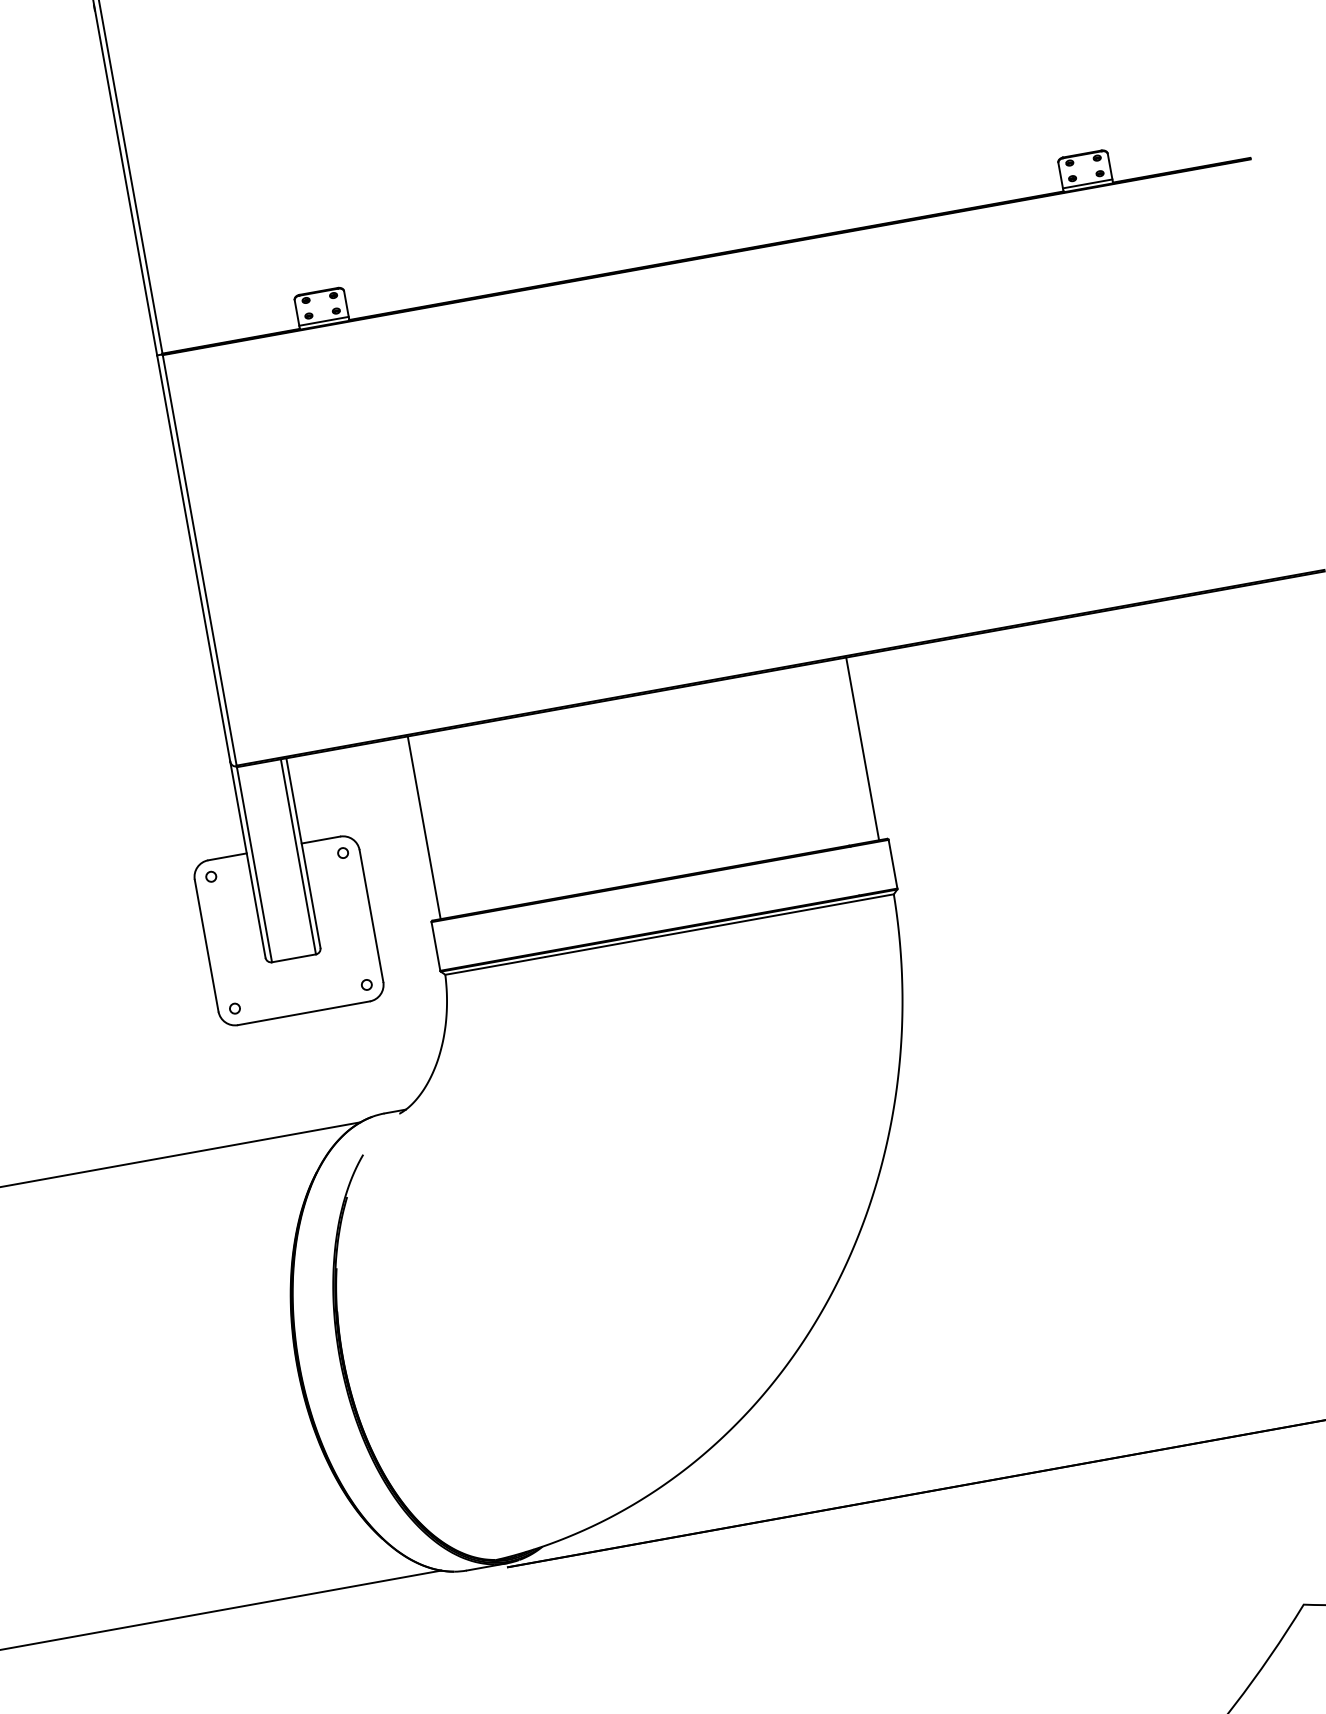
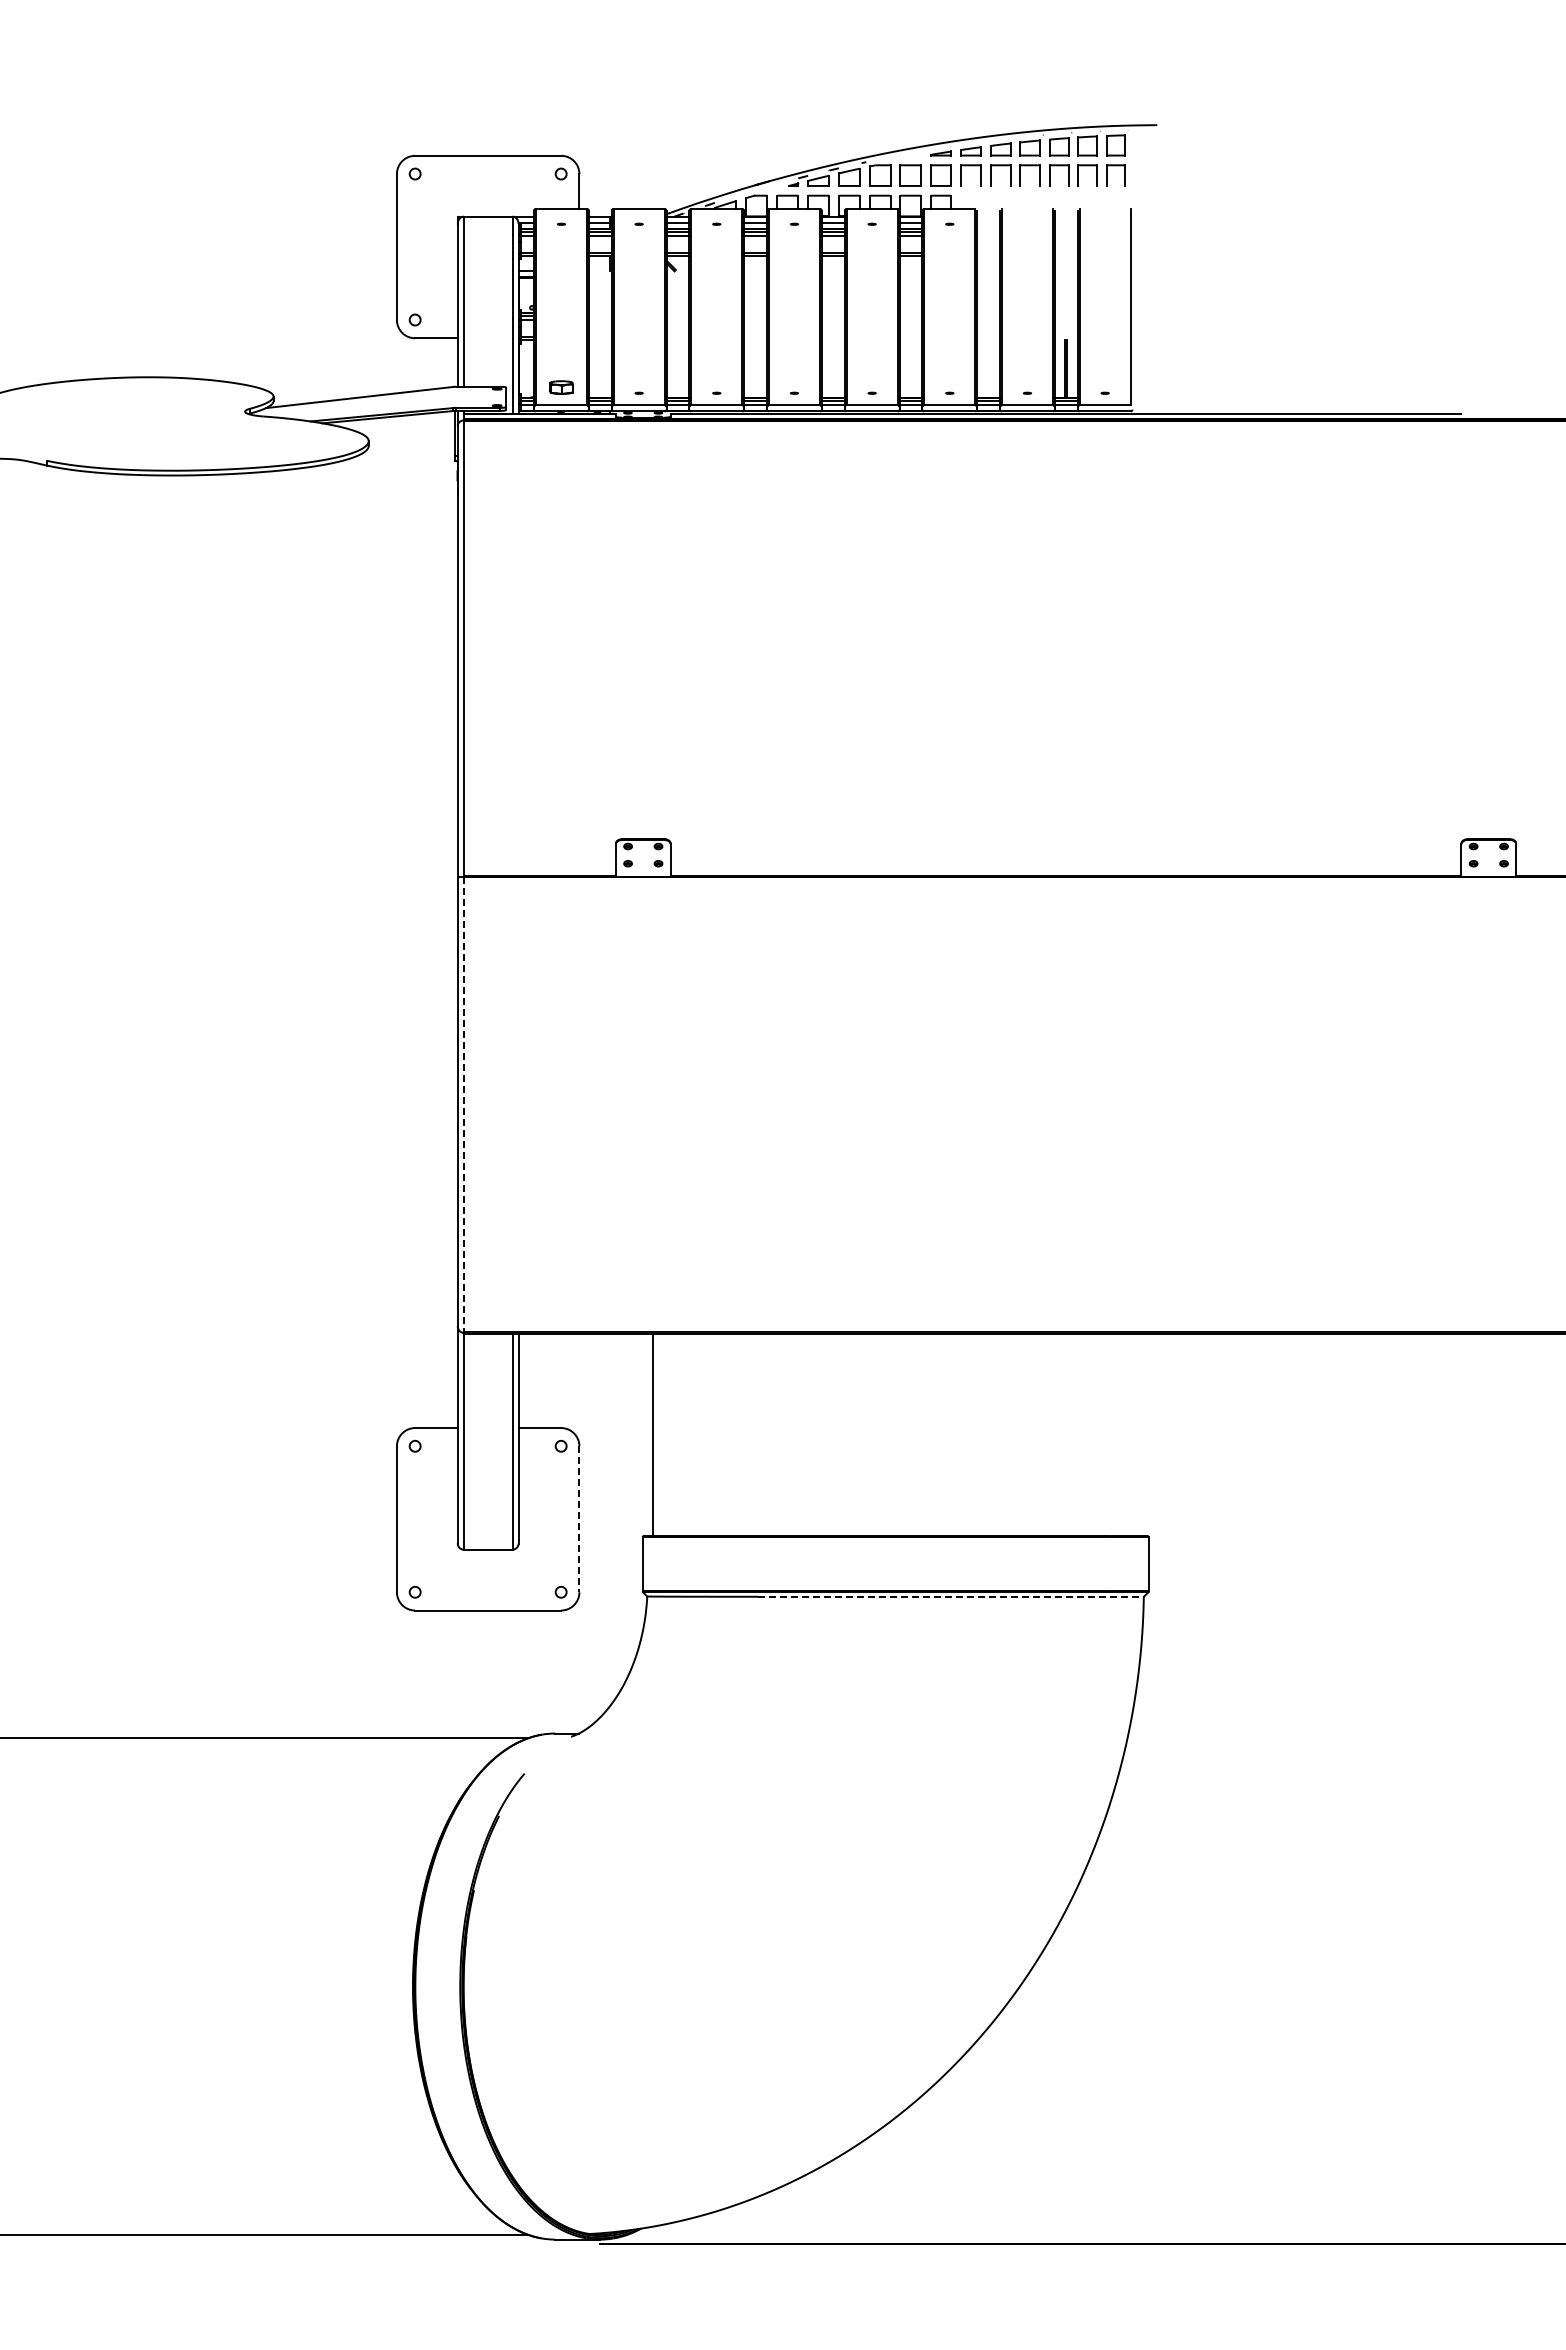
line: (1087, 184) -> (1488, 872), removed
line: (323, 321) -> (642, 872), removed
line: (199, 561) -> (463, 1105), solid -> dashed
line: (862, 748) -> (1138, 1434), removed
line: (371, 916) -> (579, 1519), solid -> dashed
line: (720, 925) -> (951, 1596), solid -> dashed

